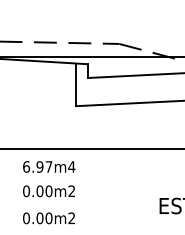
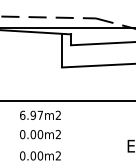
text: (71, 166) -> (58, 115), 6.97m4 -> 6.97m2

